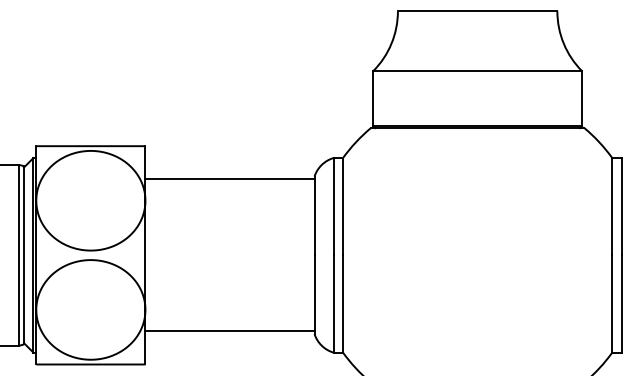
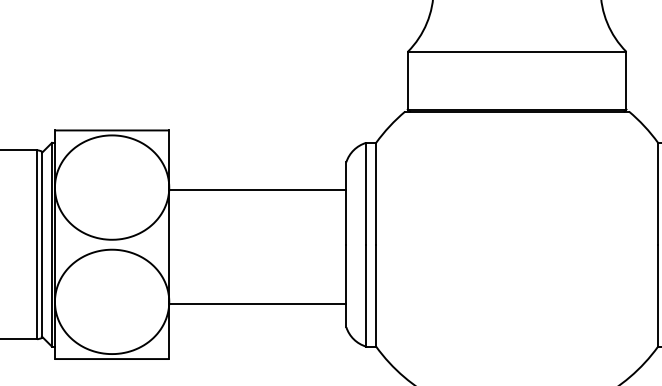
line: (229, 179) -> (257, 190), moved
line: (229, 331) -> (257, 304), moved

